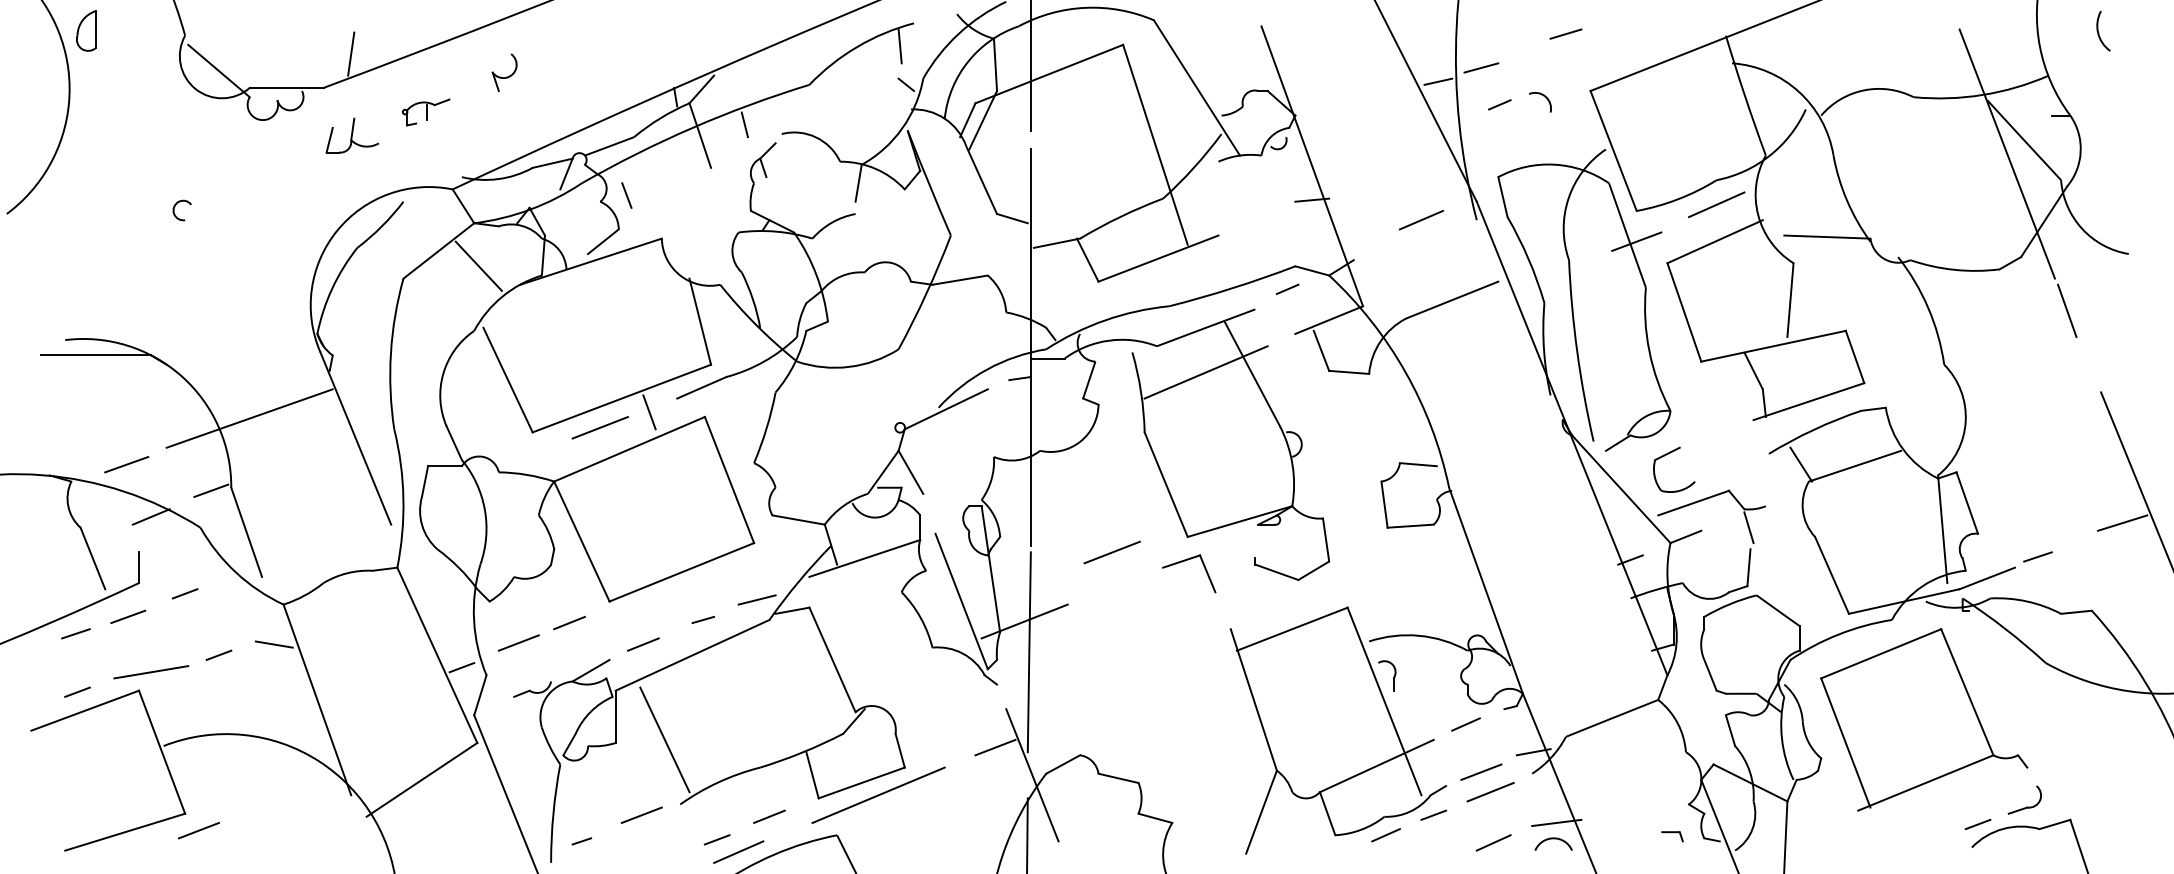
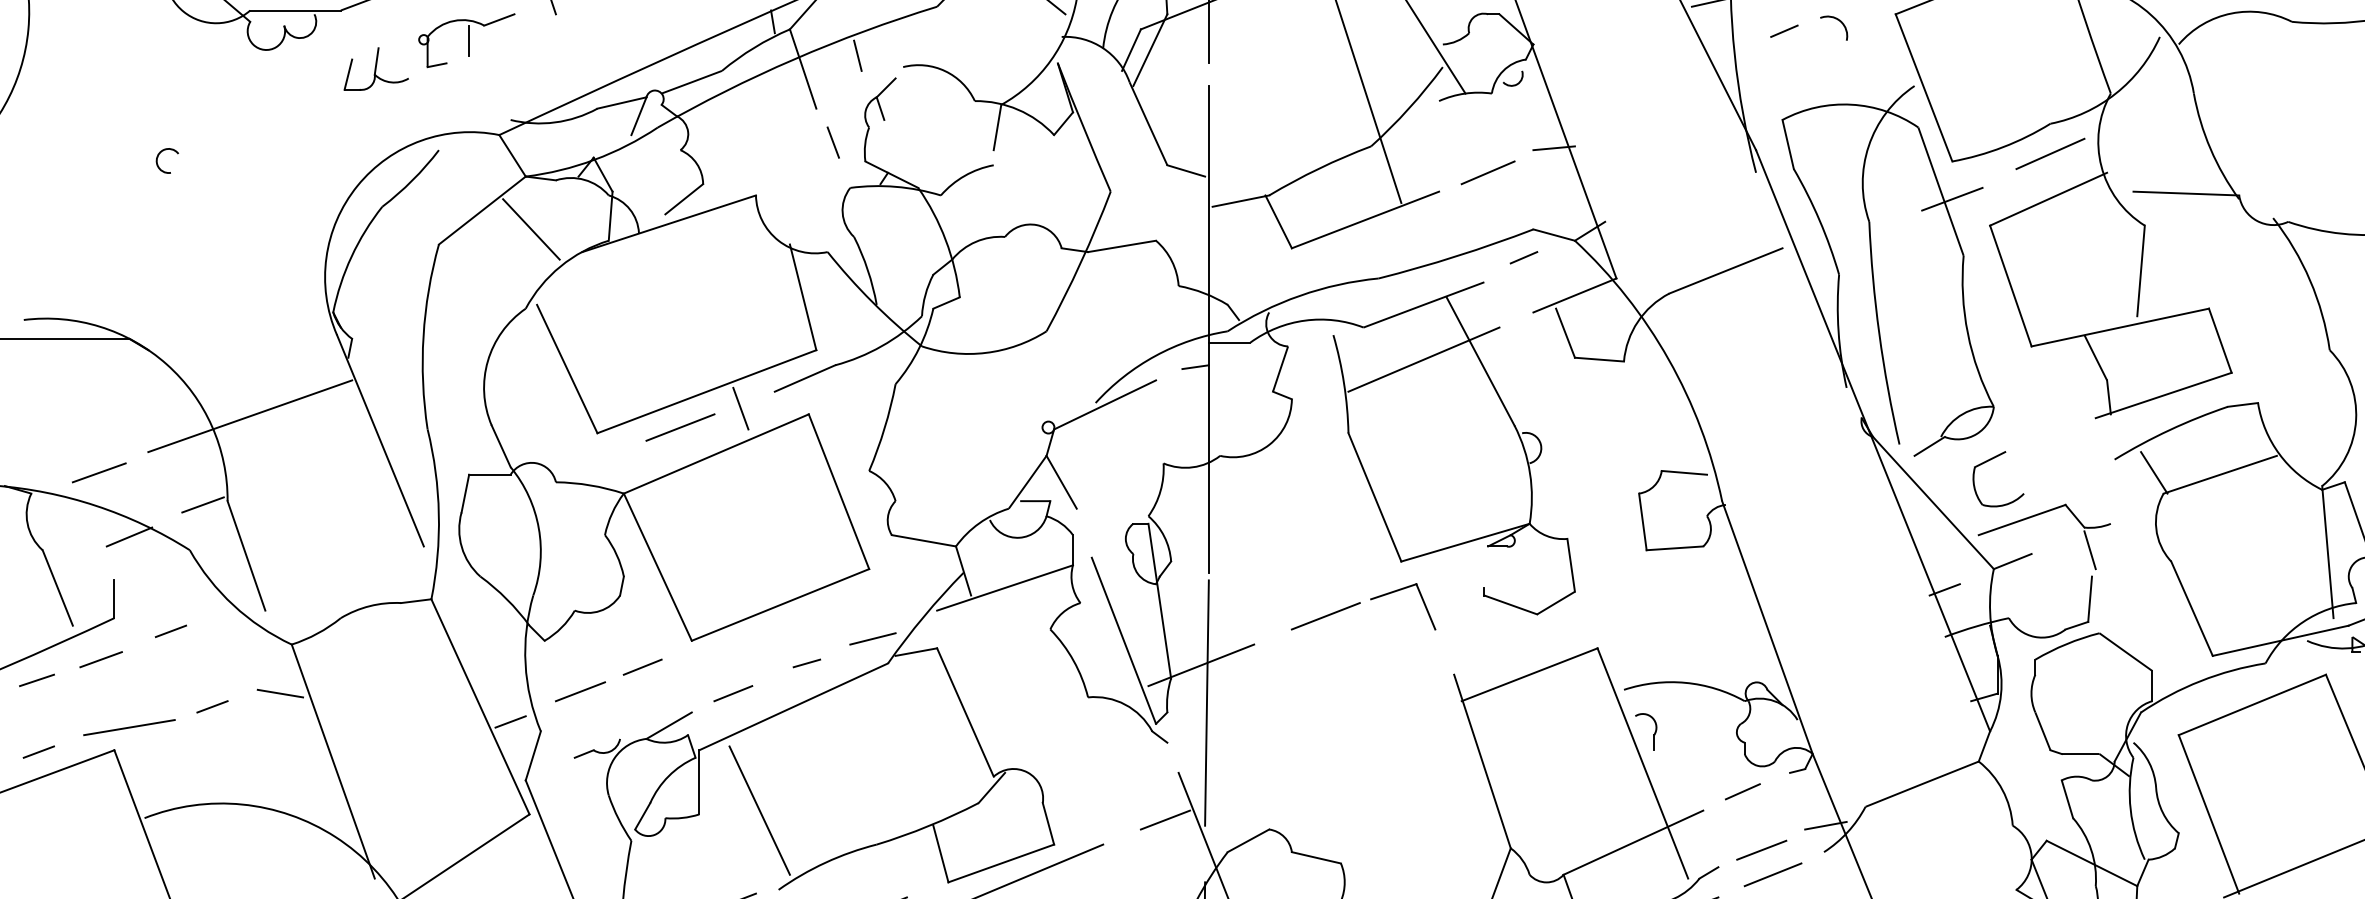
part: (425, 112) -> (465, 40), size x1.67
line: (626, 195) -> (832, 142), moved
line: (1421, 219) -> (1488, 171), moved
line: (1111, 552) -> (1324, 616), moved

